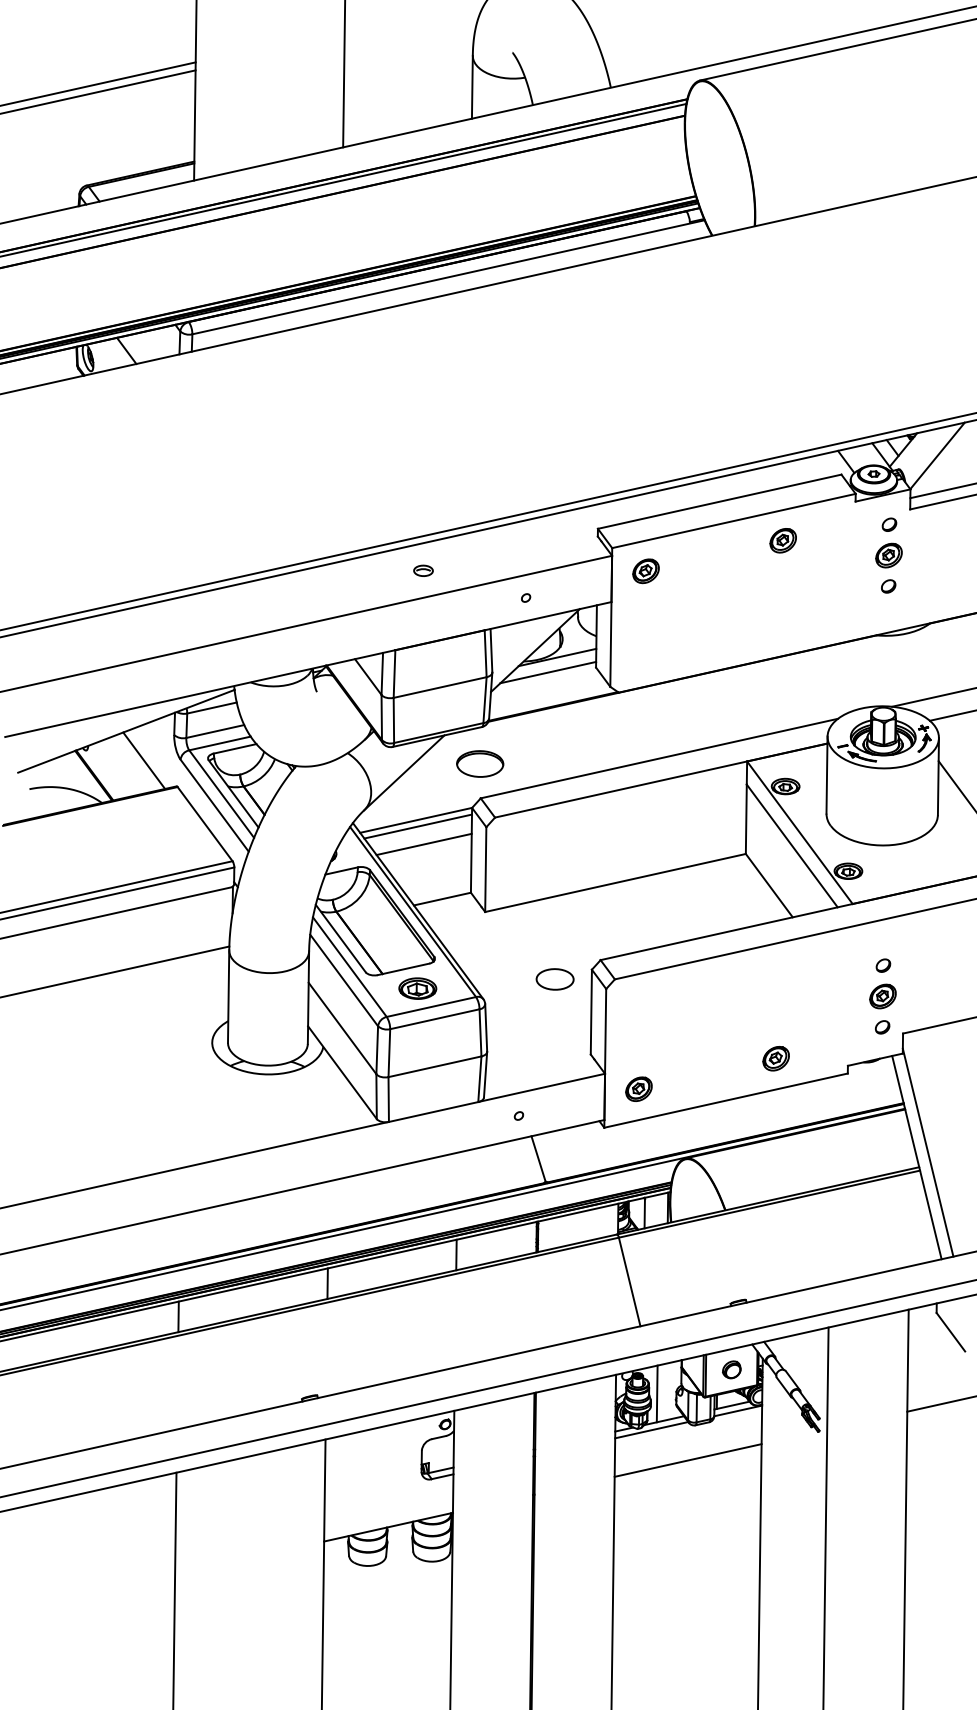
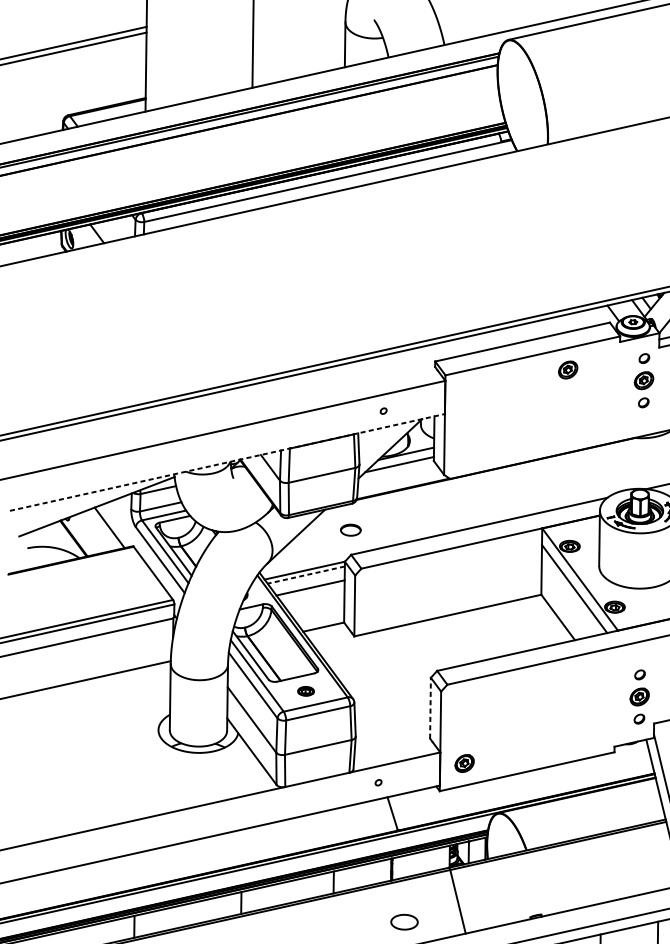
part: (423, 570) -> (310, 391), removed
part: (645, 571) -> (469, 392), removed
line: (308, 669) -> (227, 462), solid -> dashed
part: (480, 763) -> (350, 529), size x0.6
line: (417, 826) -> (305, 575), solid -> dashed
part: (554, 979) -> (404, 922), moved
part: (417, 988) -> (305, 691), size x0.6
line: (591, 1011) -> (430, 707), solid -> dashed
part: (775, 1058) -> (562, 741), removed

